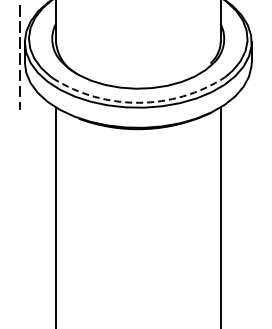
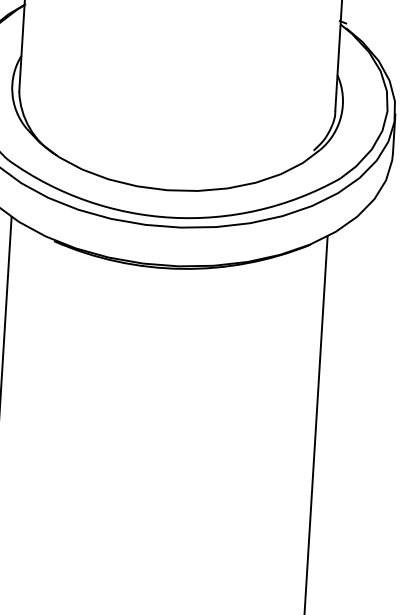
arc: (139, 102) -> (172, 217), dashed -> solid

